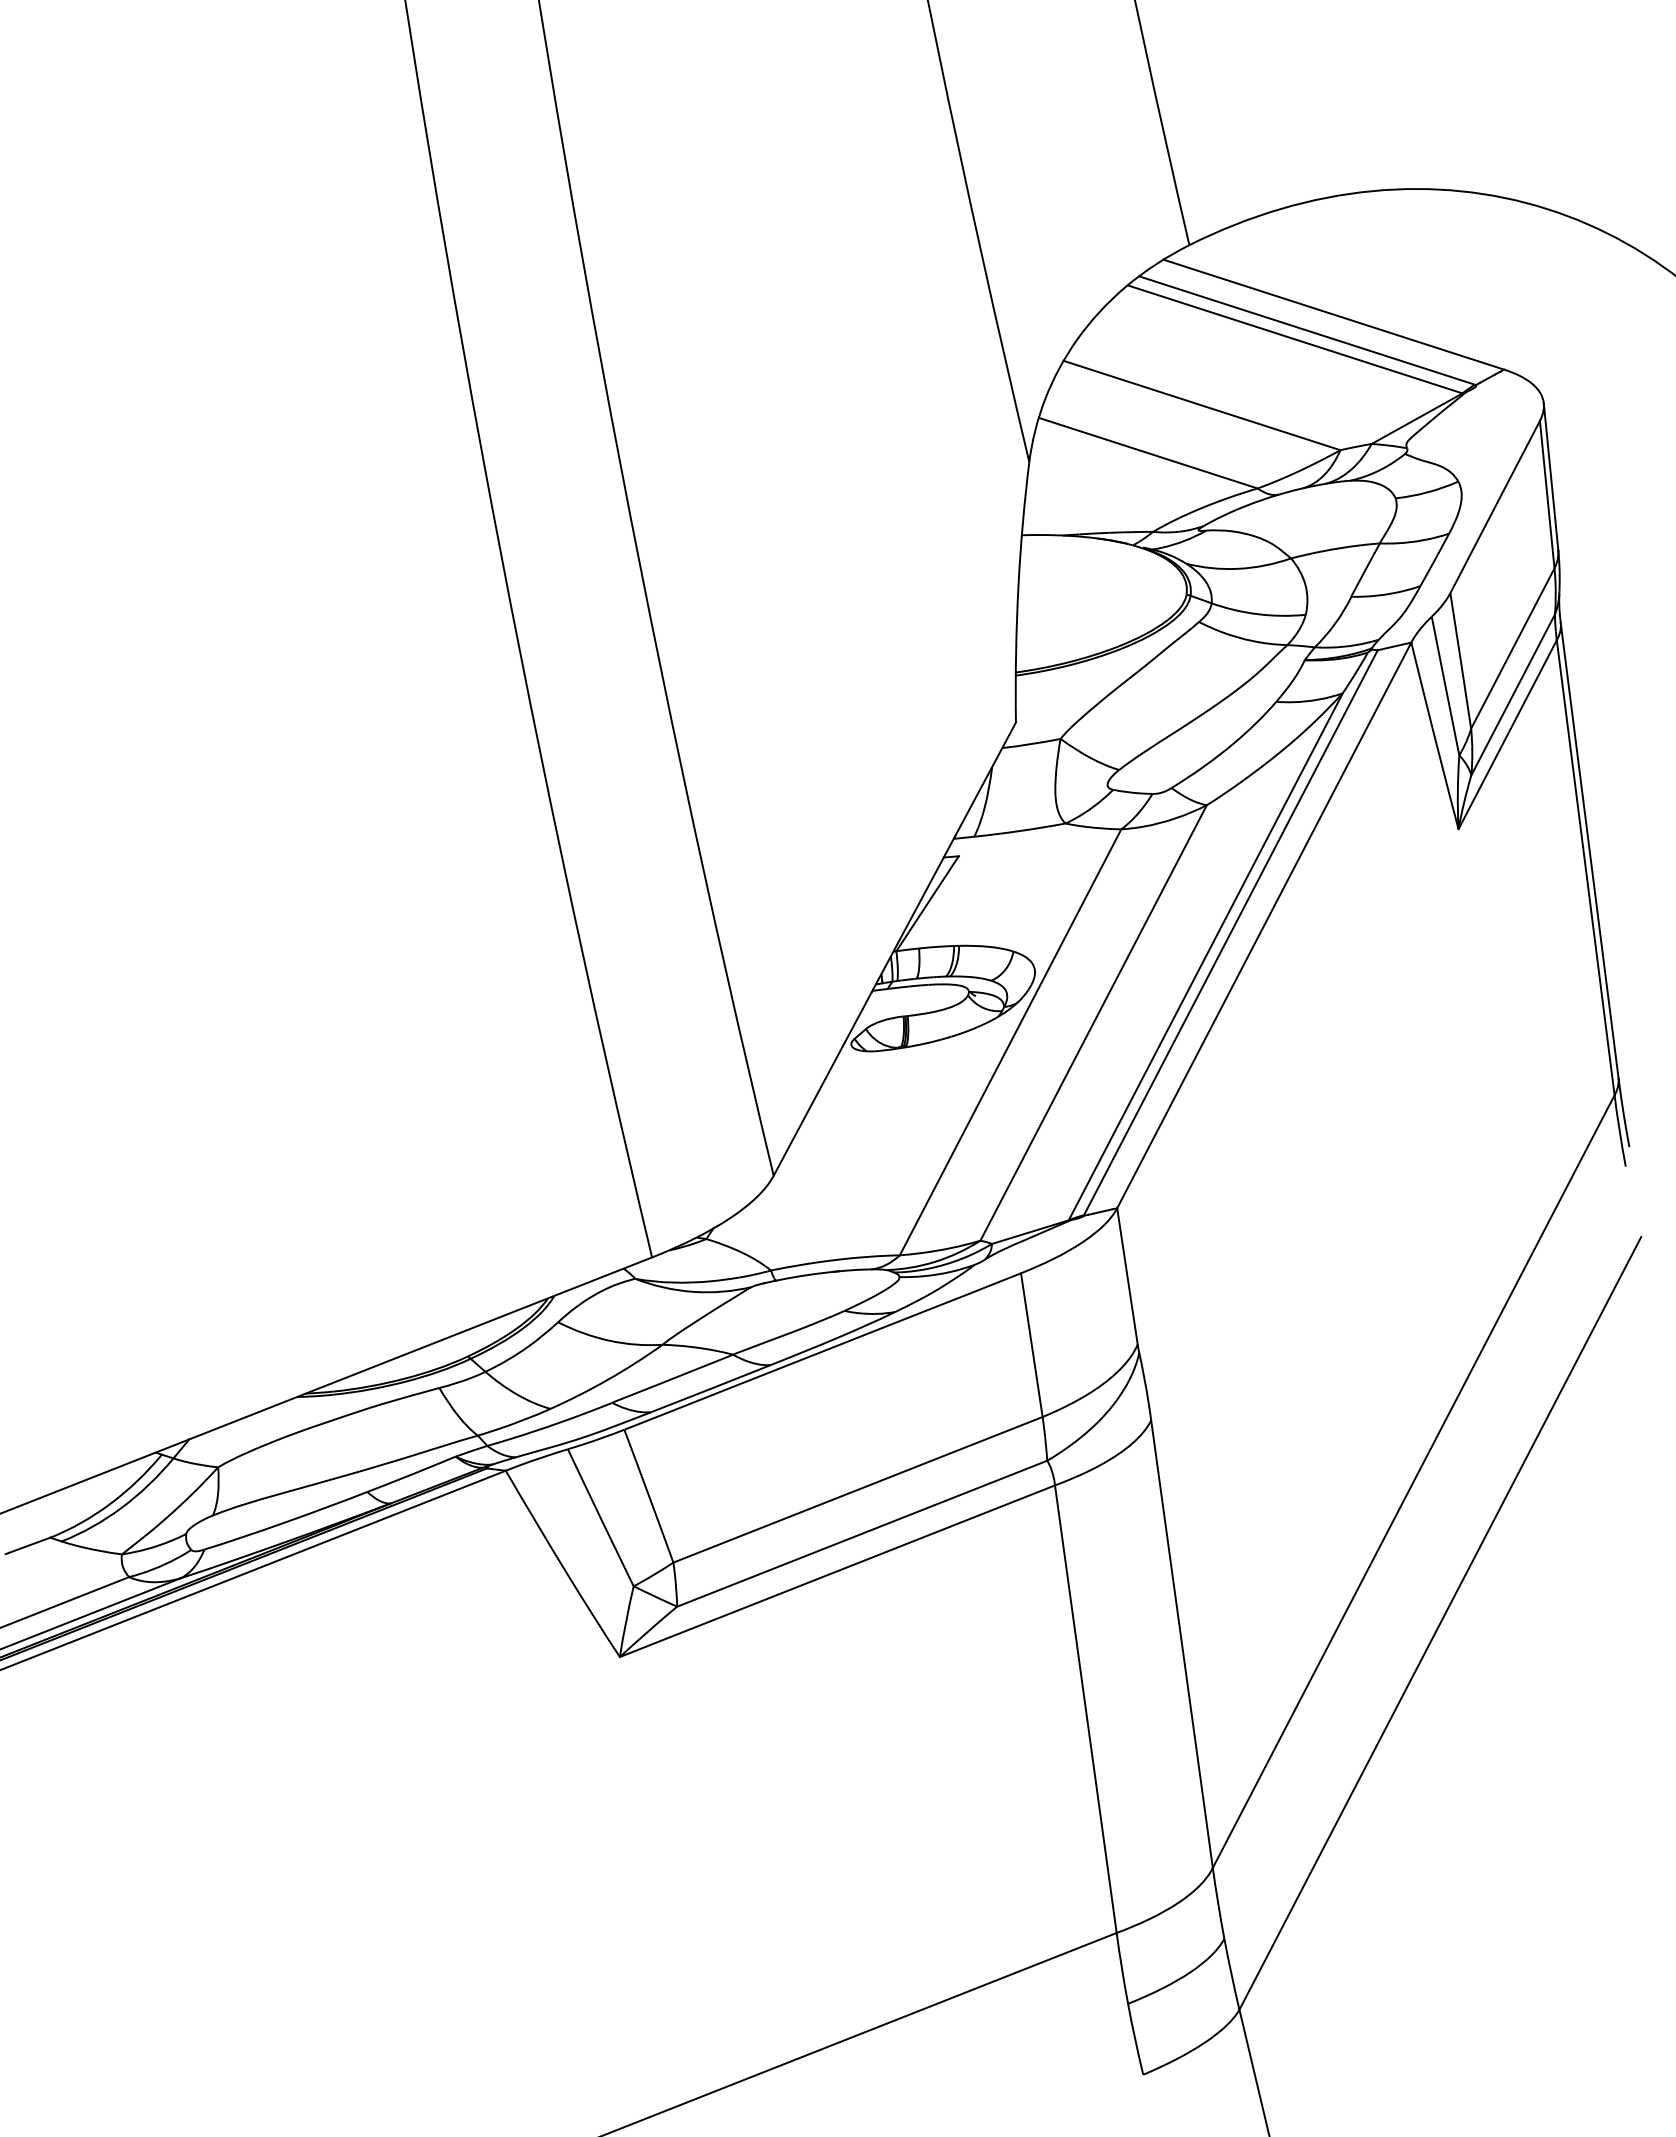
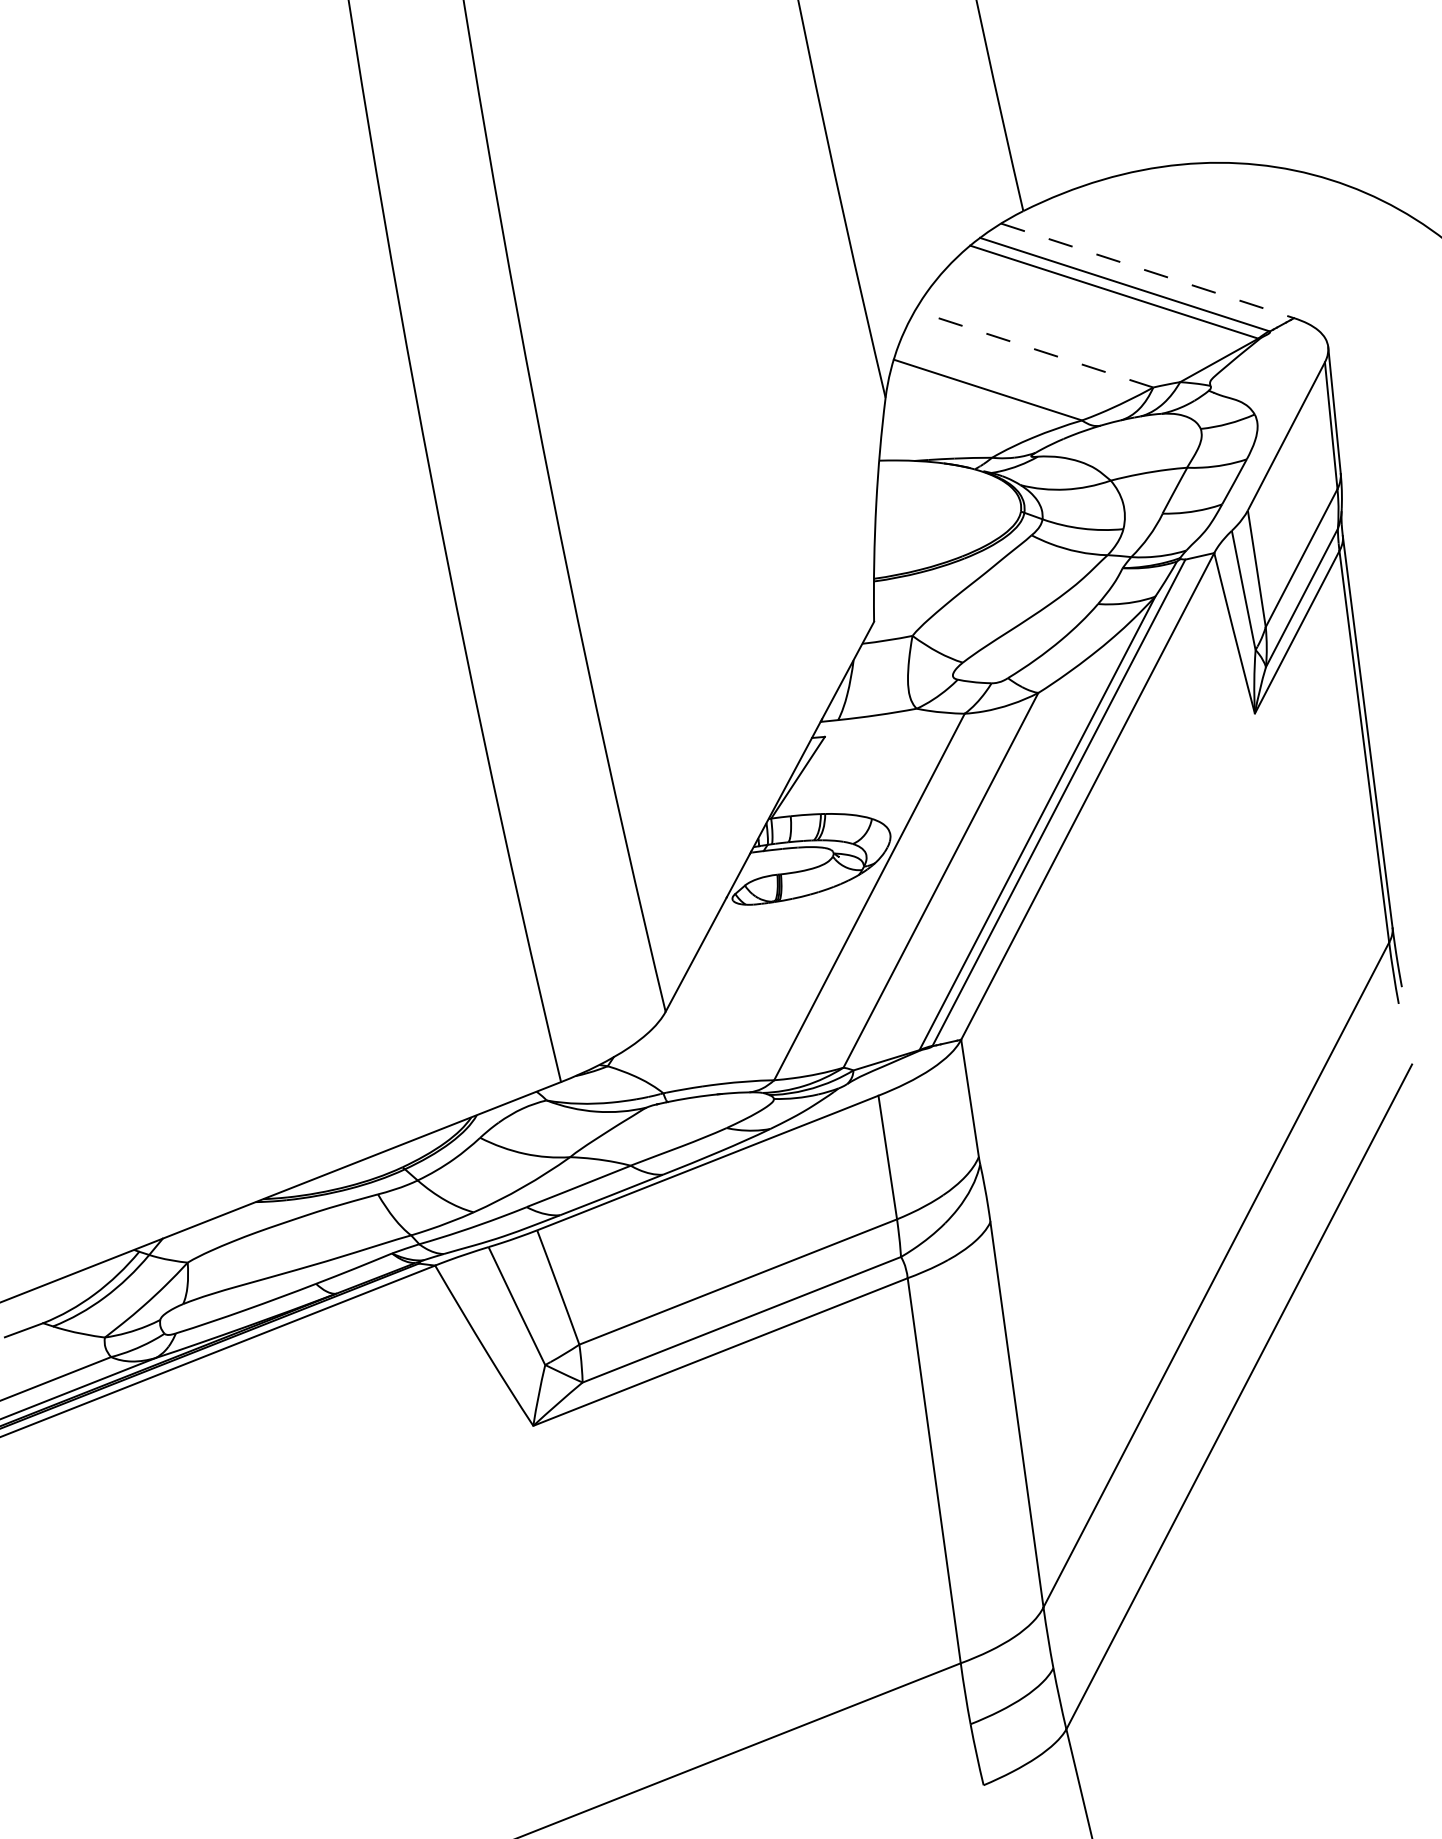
line: (1333, 314) -> (1147, 270), solid -> dashed
line: (1201, 405) -> (1033, 349), solid -> dashed

